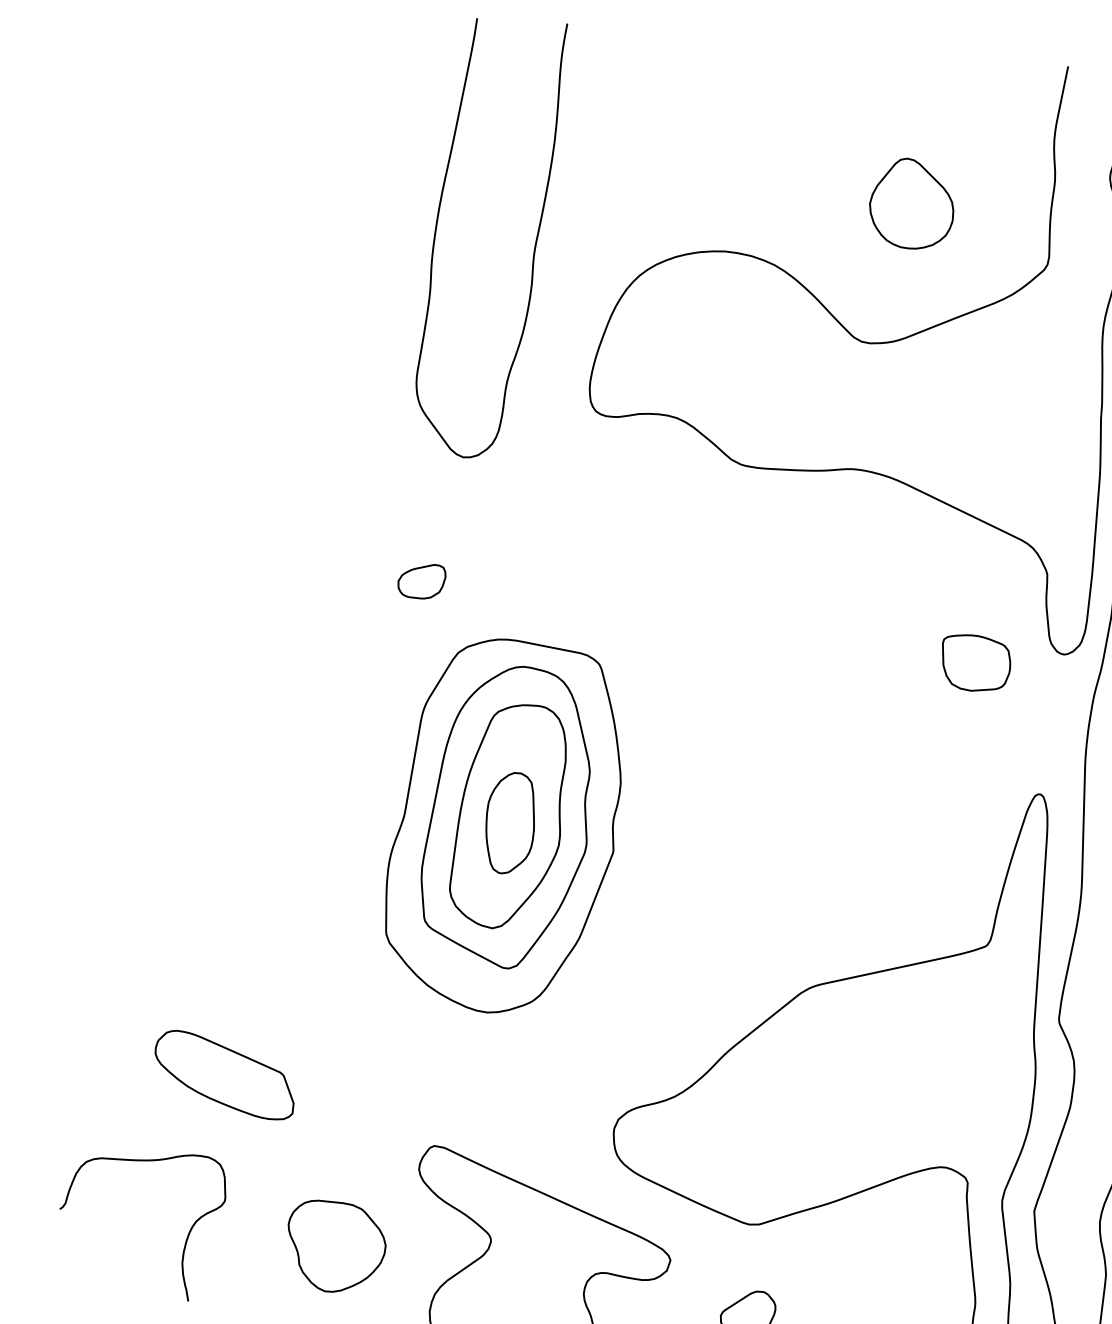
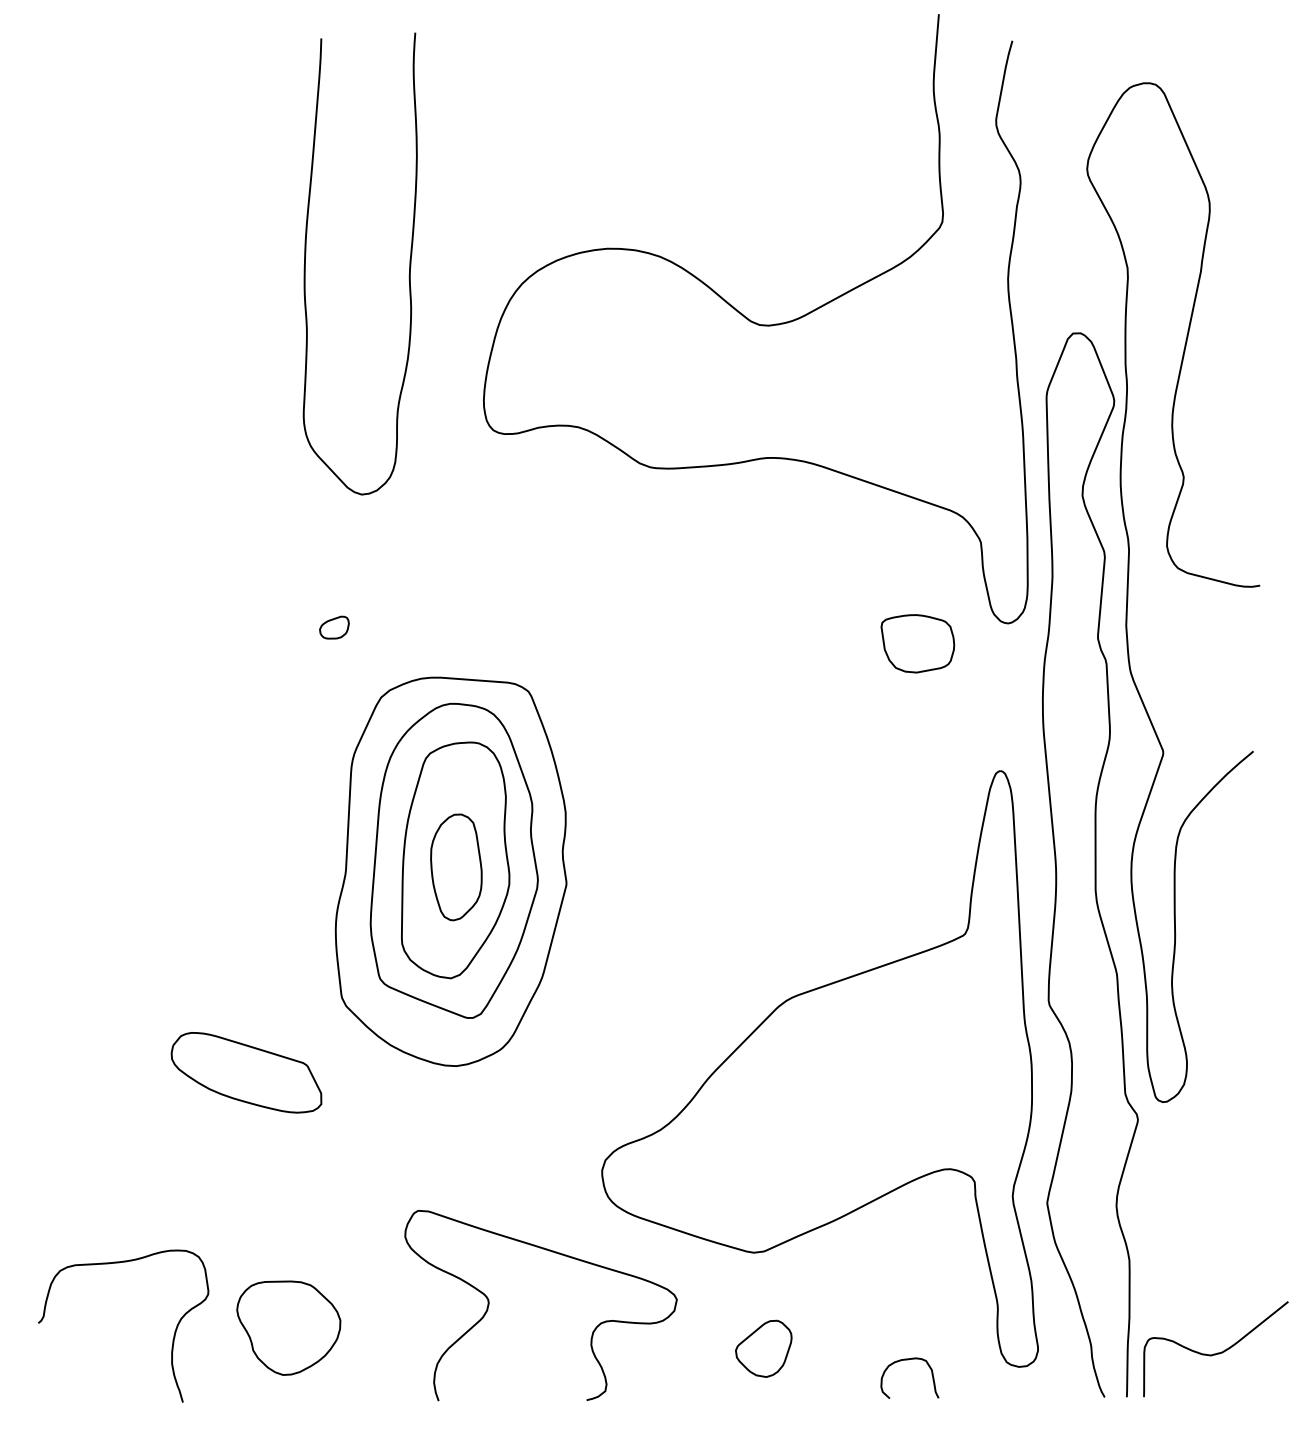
part: (911, 204) -> (794, 176), removed
part: (421, 580) -> (334, 627), size x0.6
part: (224, 1074) -> (246, 1072), moved
part: (335, 1246) -> (288, 1327), moved

